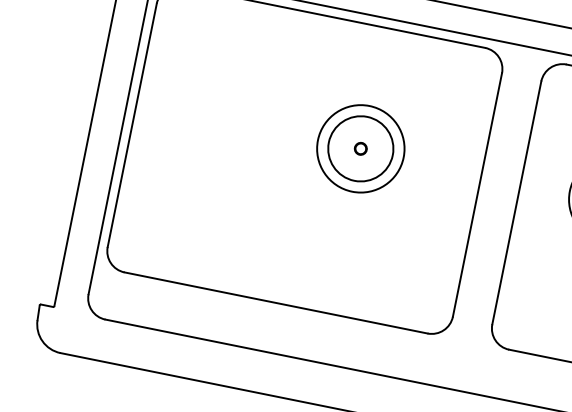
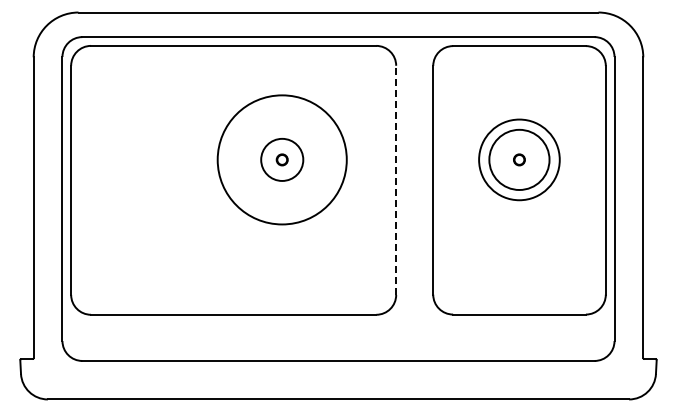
circle: (360, 148) -> (281, 159), size x1.6
circle: (361, 148) -> (282, 159), size x0.7
line: (477, 195) -> (396, 180), solid -> dashed

